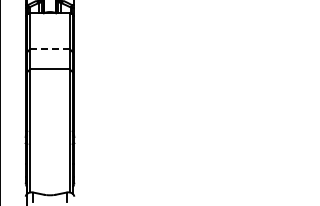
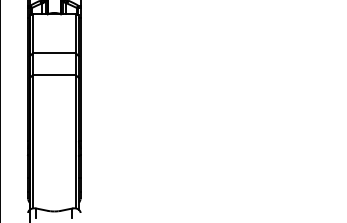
line: (50, 49) -> (54, 53), dashed -> solid

